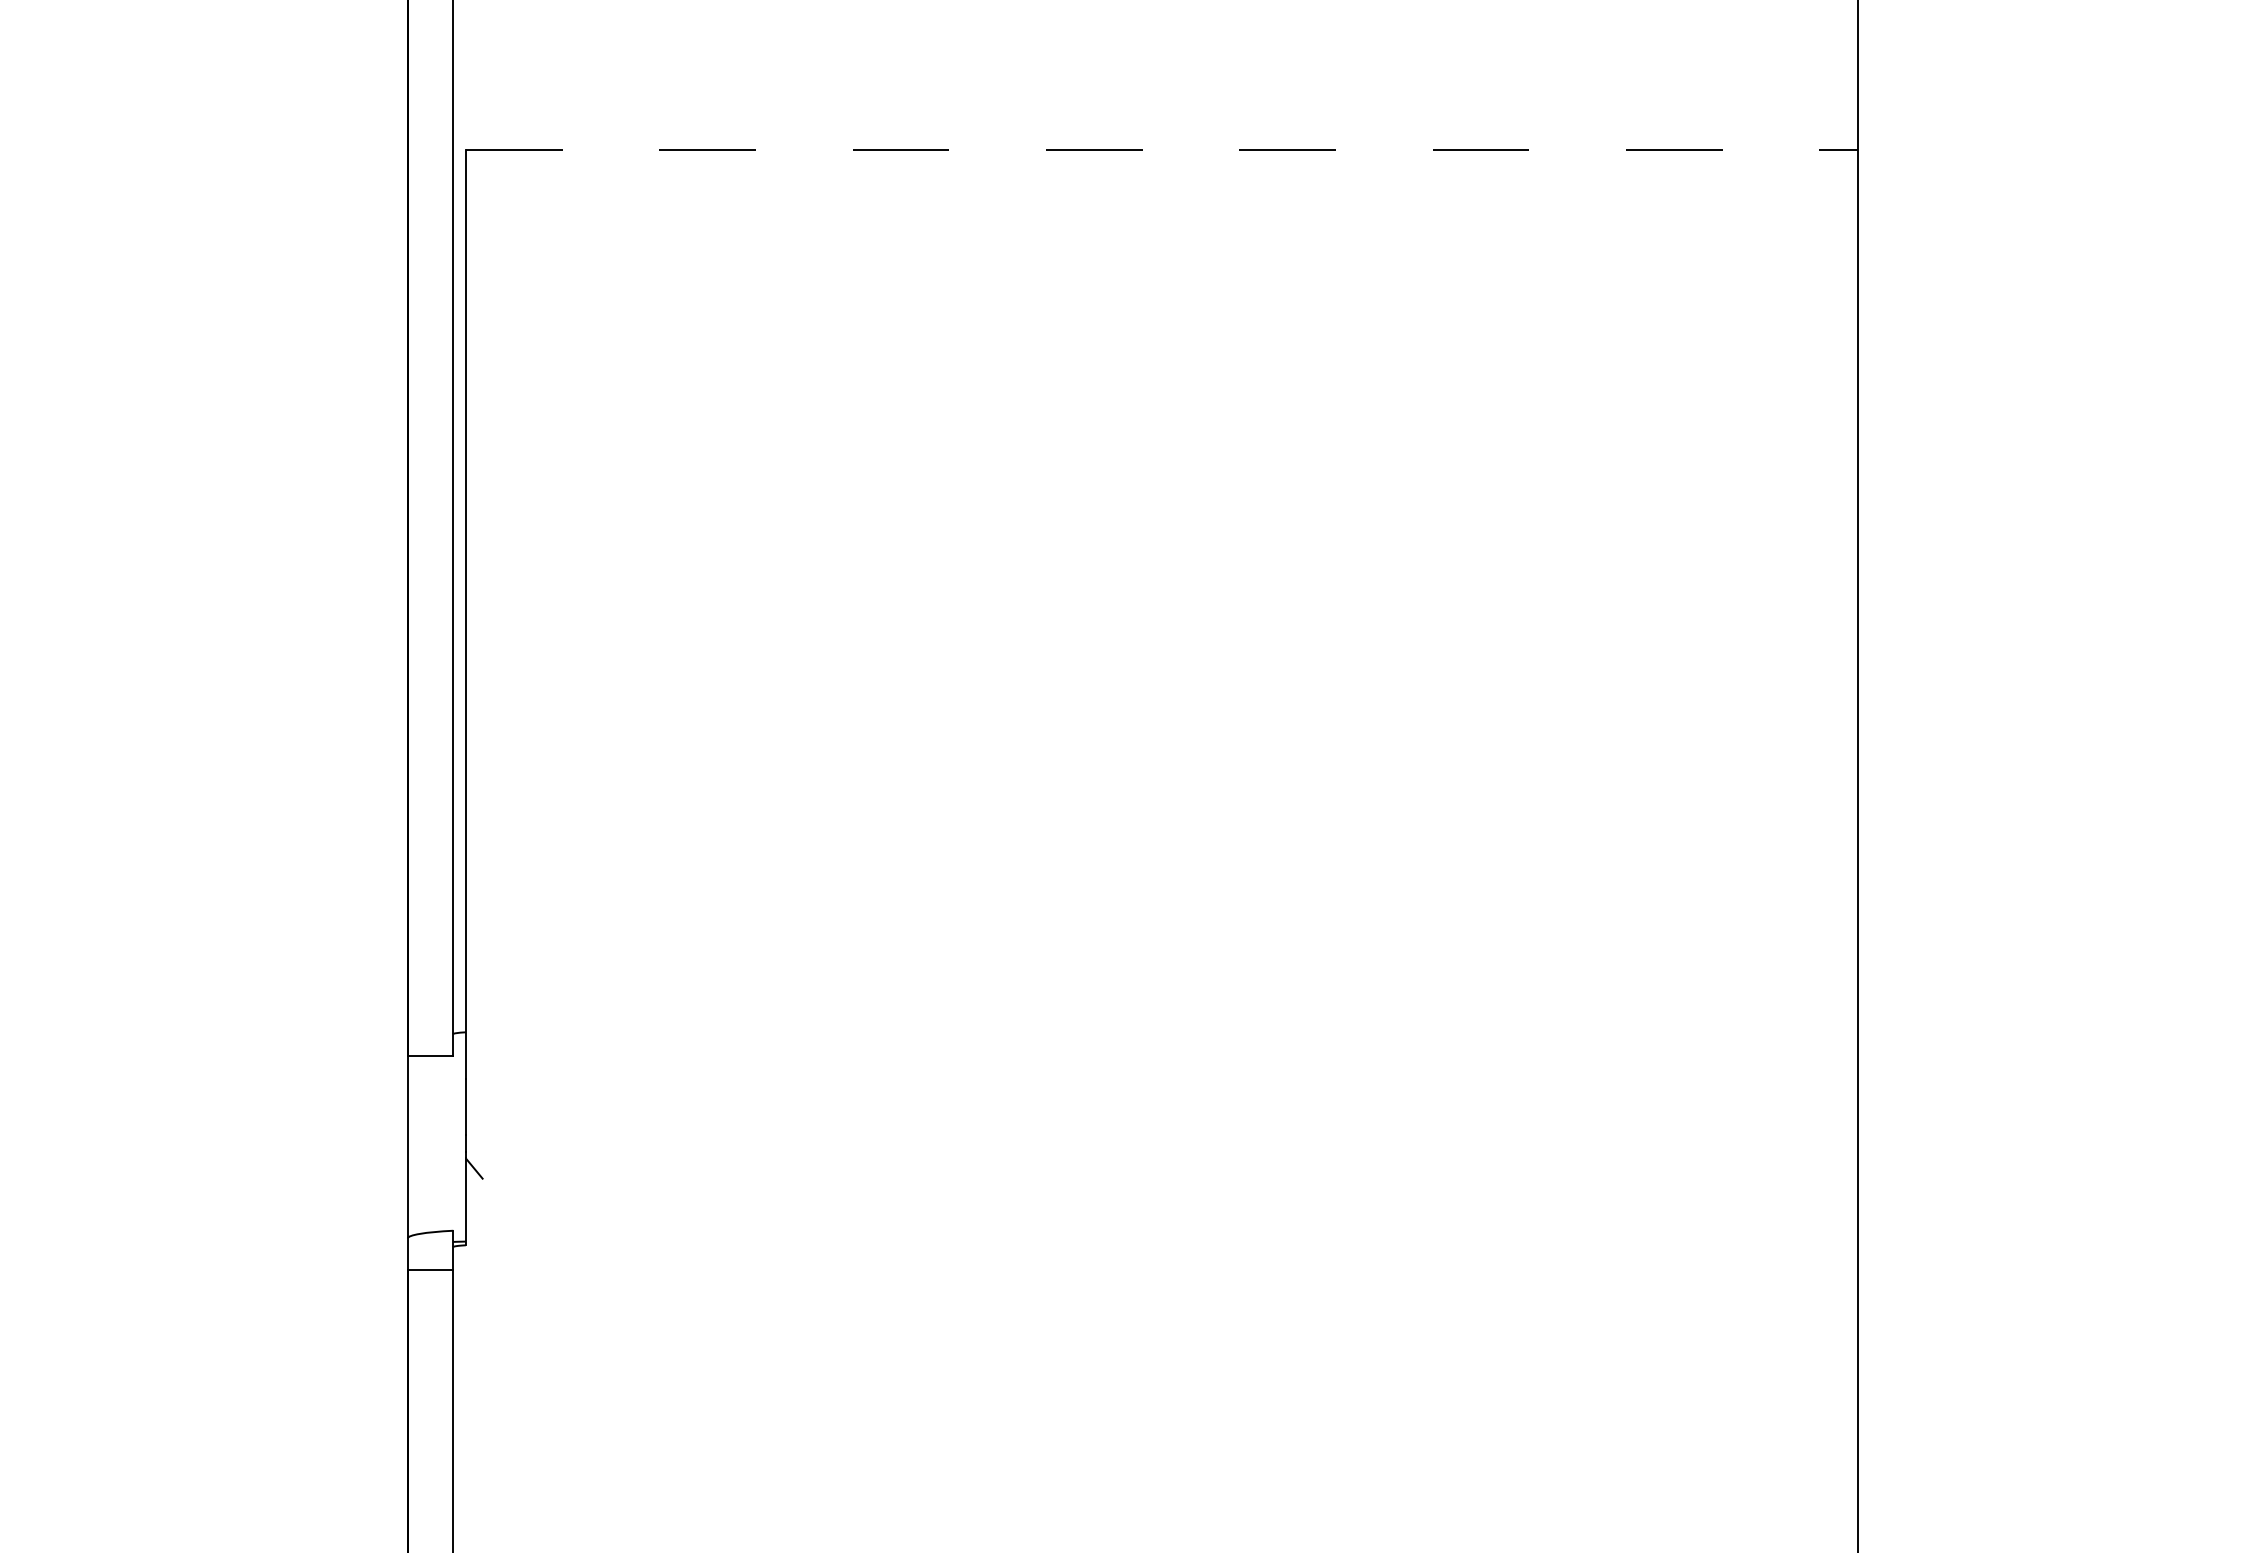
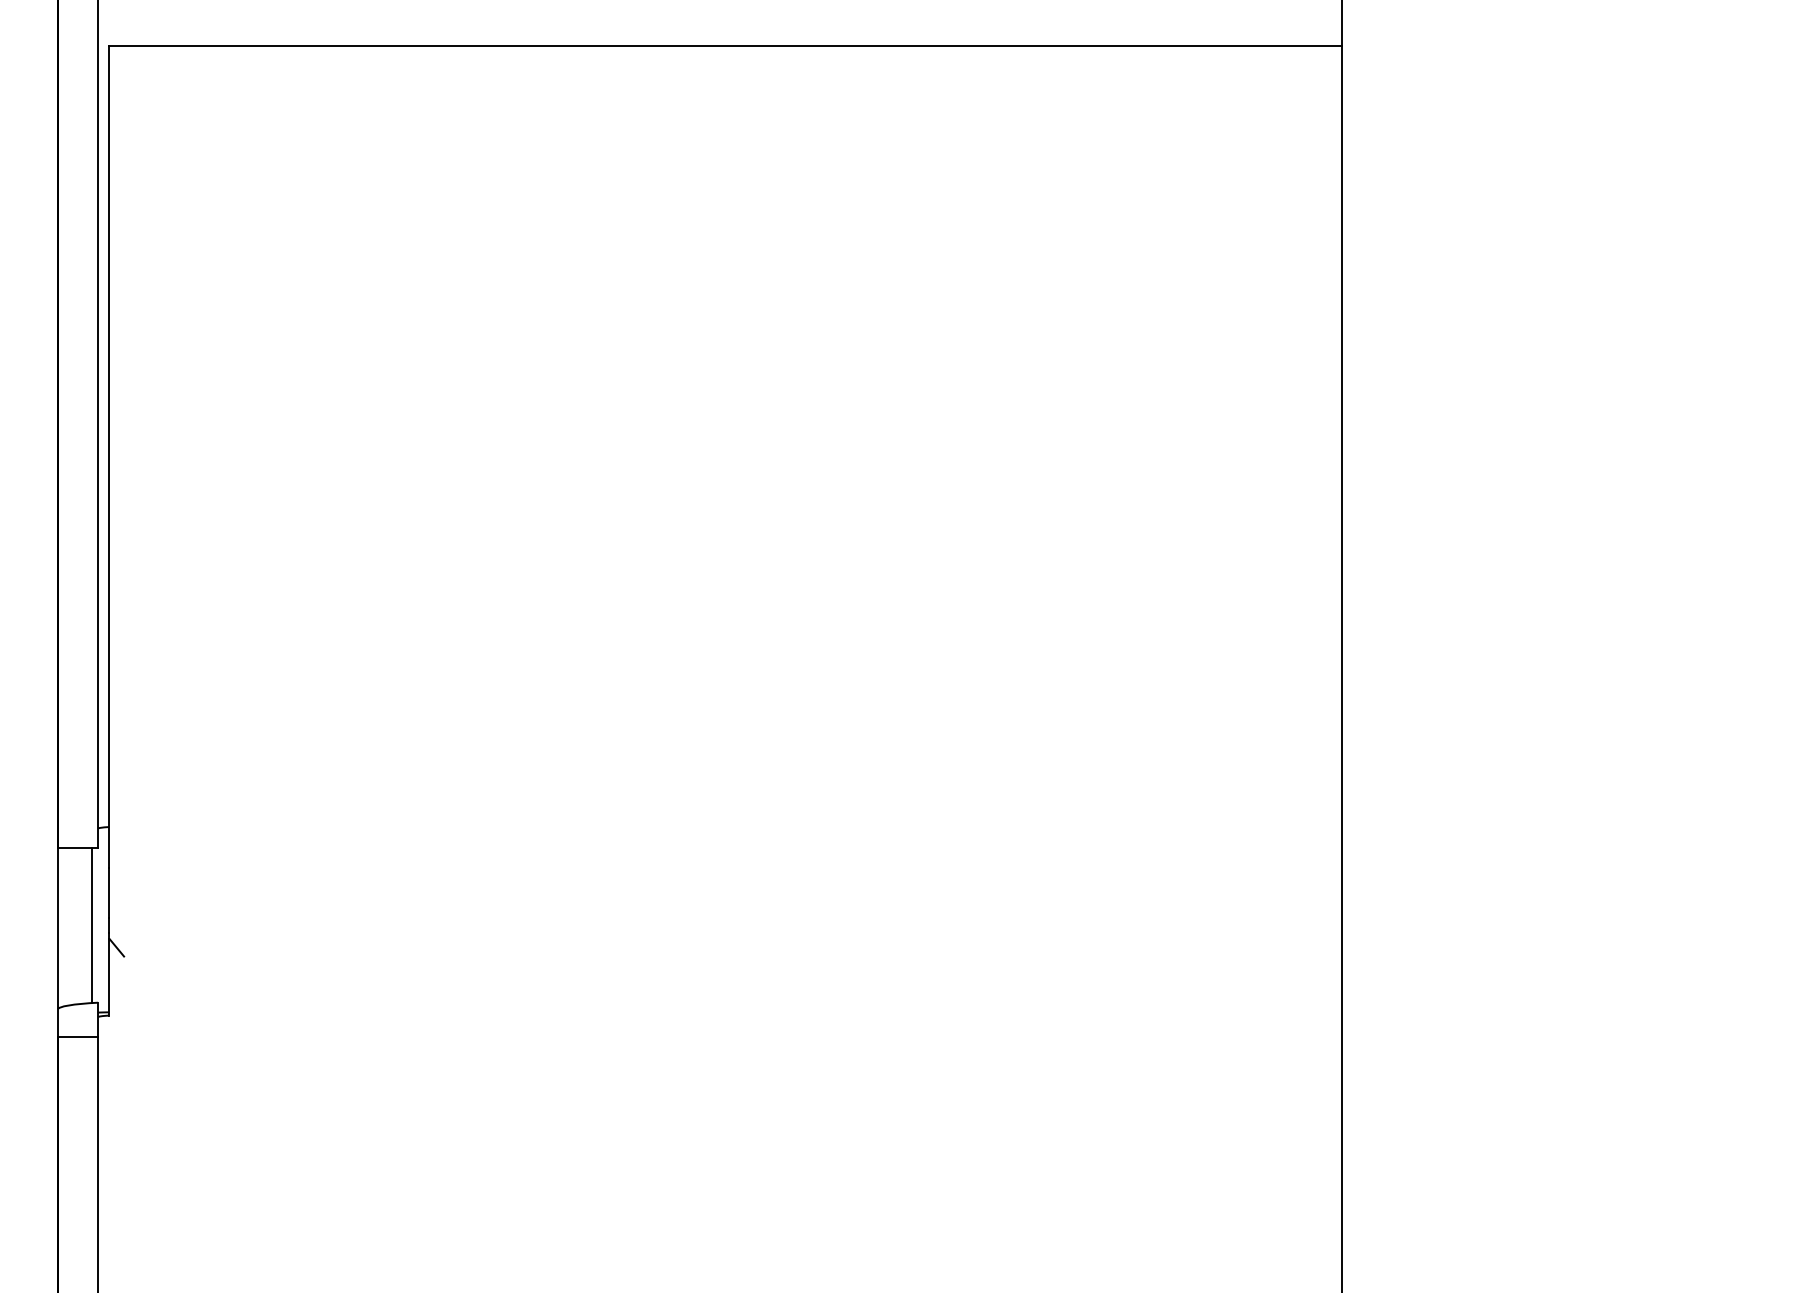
line: (1162, 150) -> (725, 46), dashed -> solid
line: (446, 1143) -> (92, 925), added

